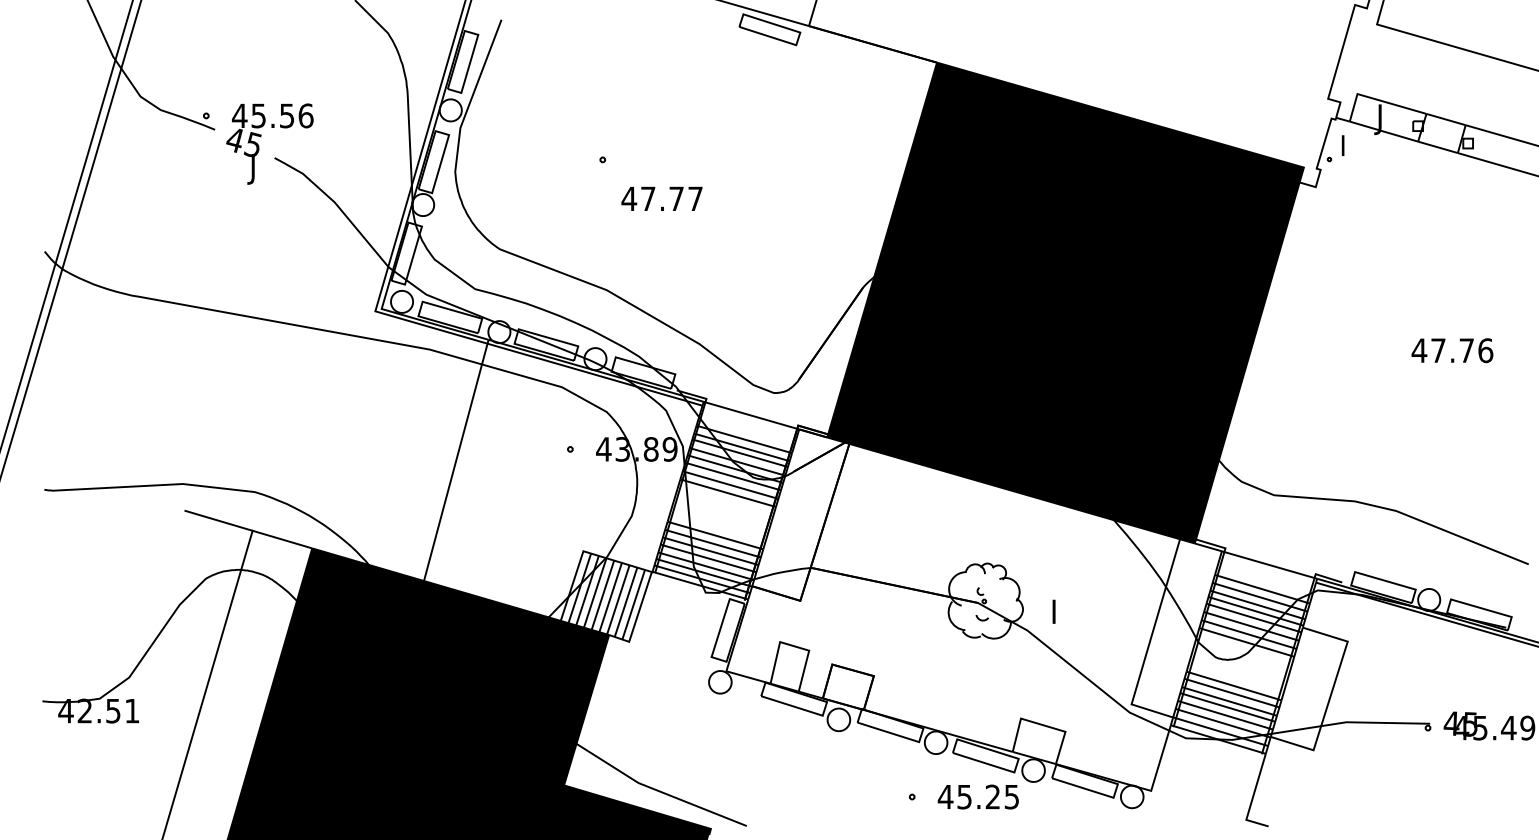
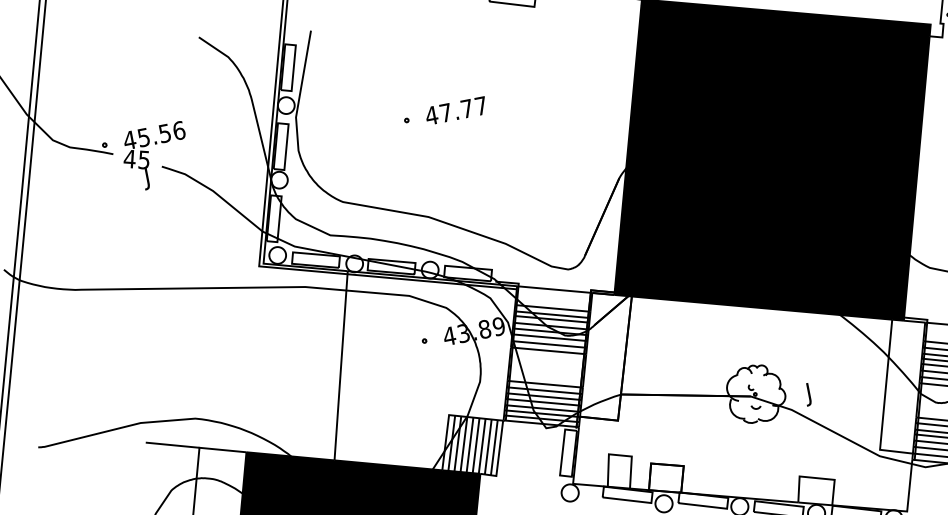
text: (661, 198) -> (455, 110), moved
text: (1051, 626) -> (809, 403), I -> J

